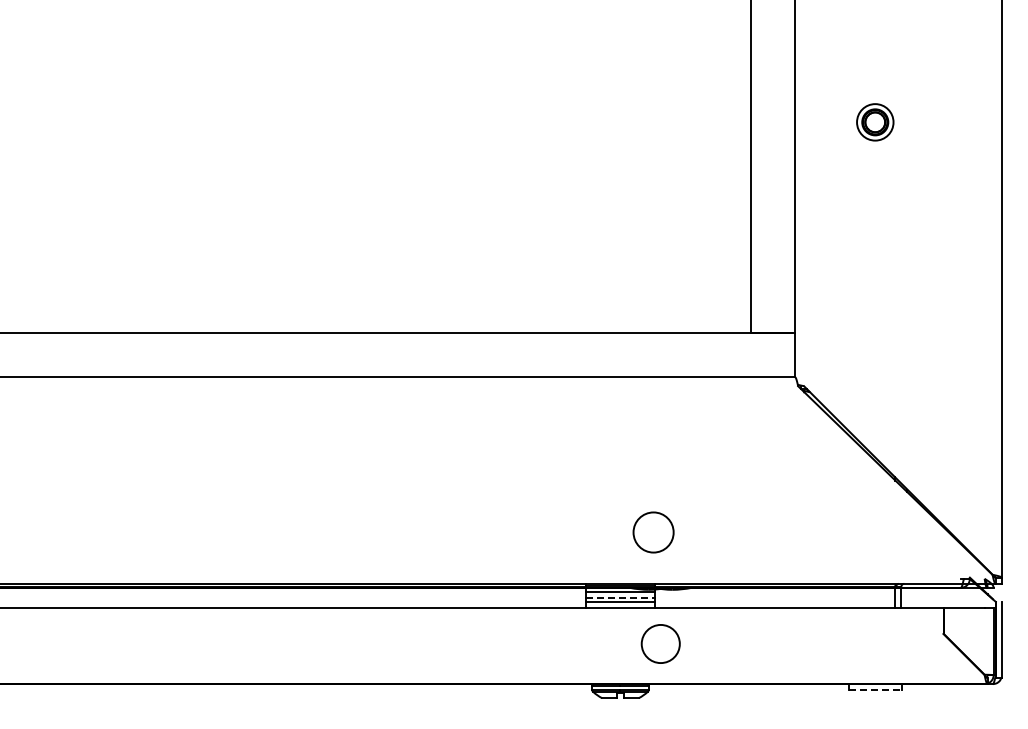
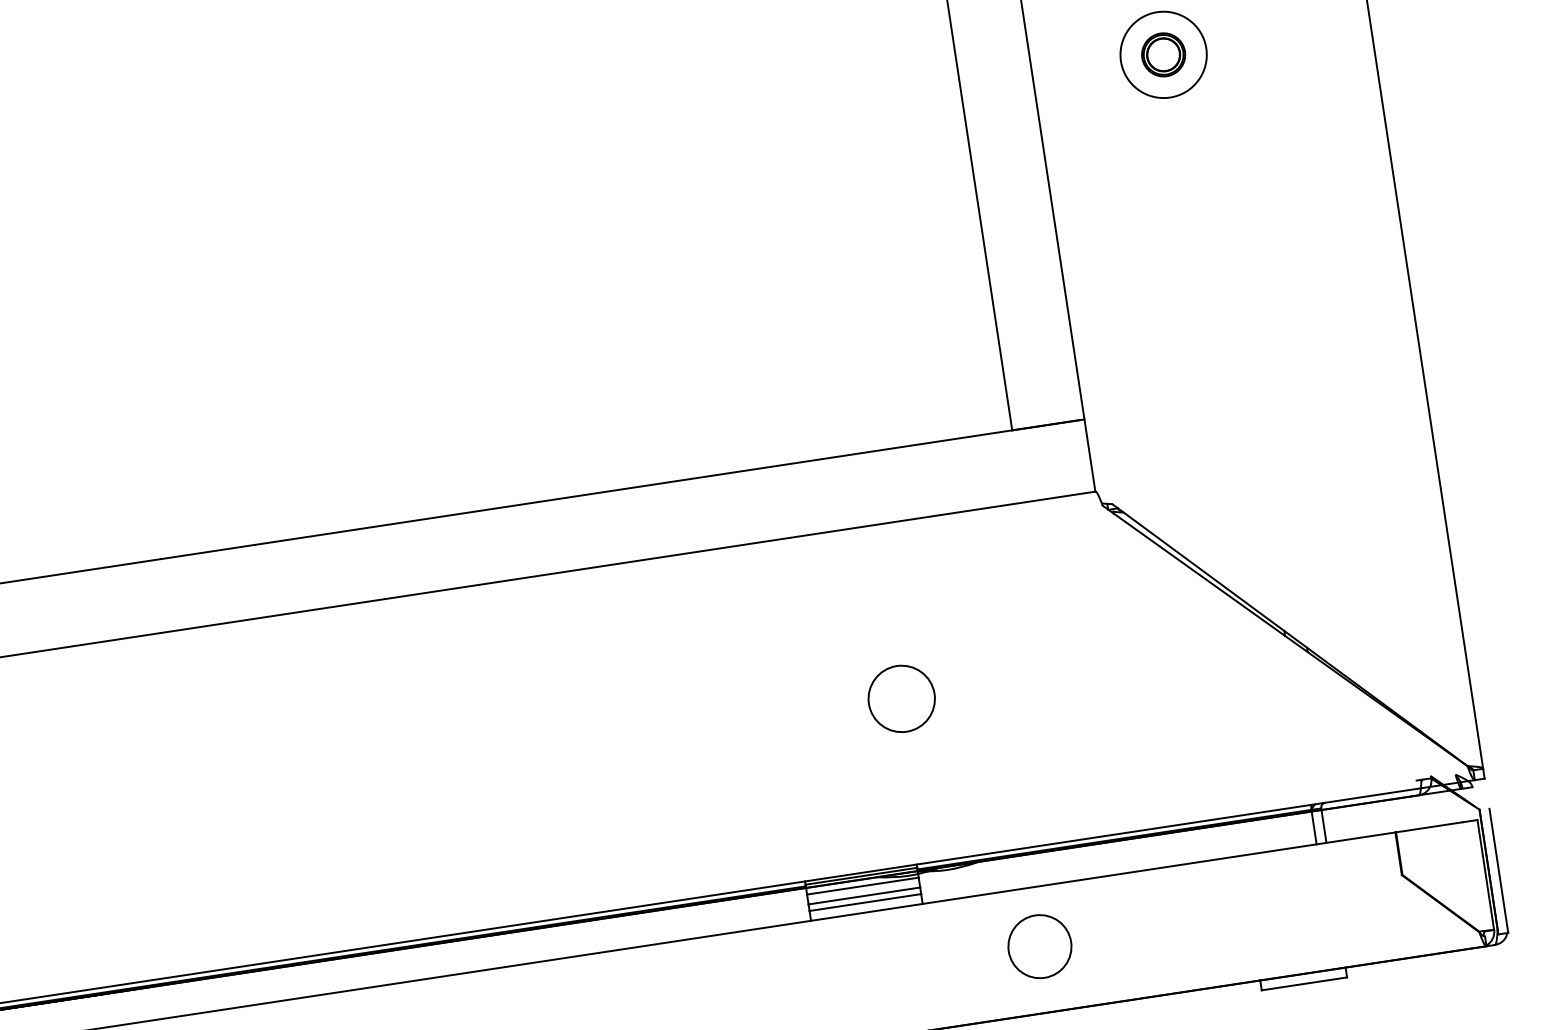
circle: (875, 122) -> (1164, 55), size x1.43
circle: (653, 532) -> (901, 698), moved
line: (620, 597) -> (864, 895), dashed -> solid
circle: (660, 643) -> (1039, 945), moved
line: (875, 690) -> (1304, 984), dashed -> solid

